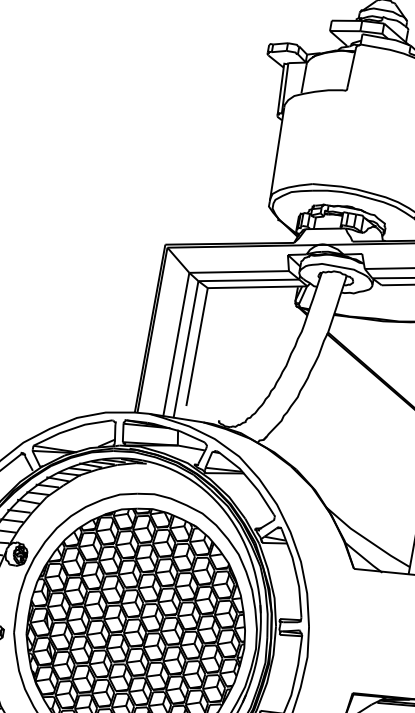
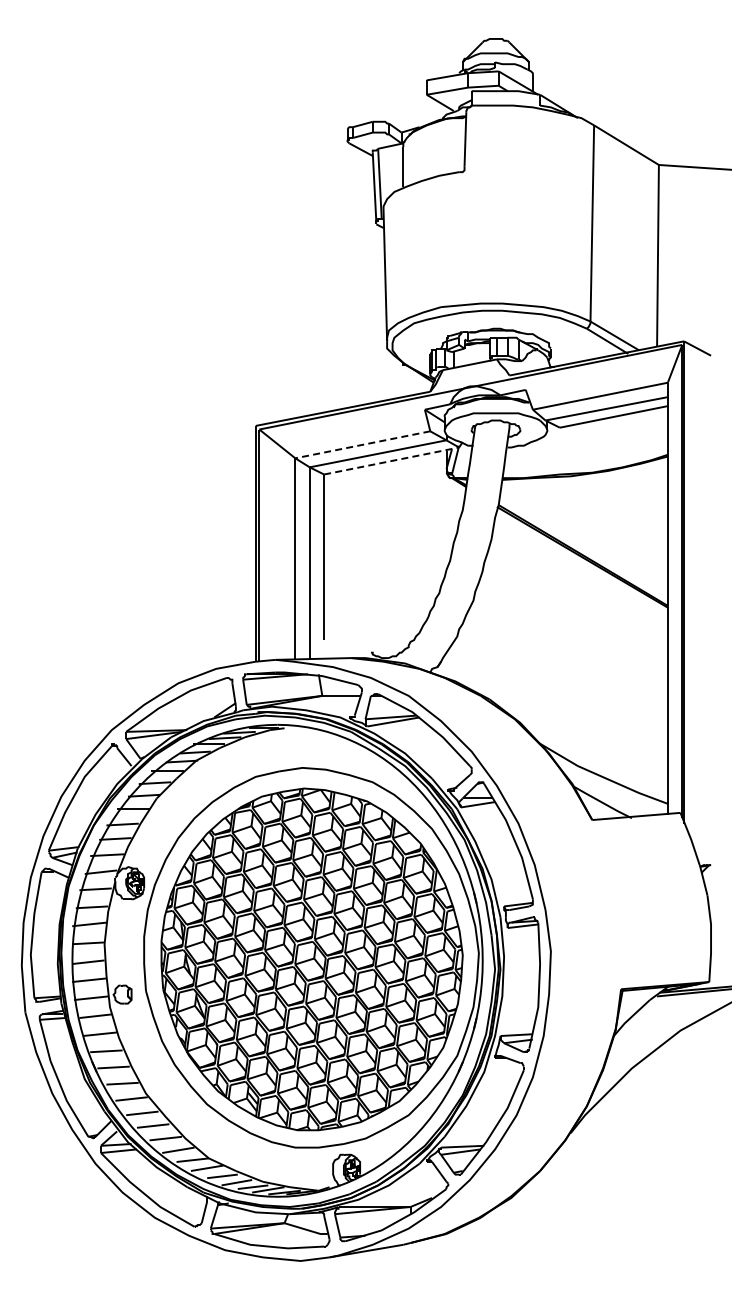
line: (238, 271) -> (362, 444), solid -> dashed
line: (257, 287) -> (391, 461), solid -> dashed

